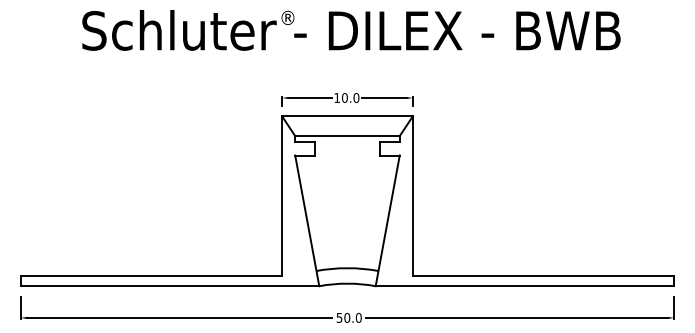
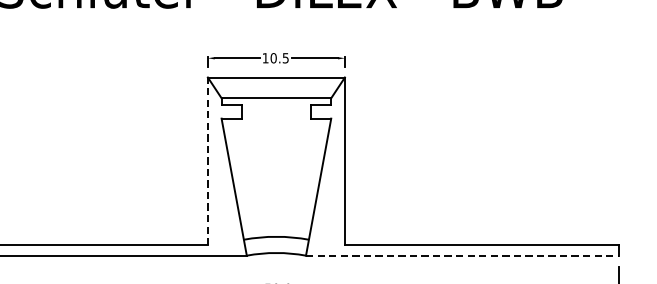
text: (356, 97) -> (285, 57), 10.0 -> 10.5
line: (282, 195) -> (208, 160), solid -> dashed
line: (525, 286) -> (463, 255), solid -> dashed

